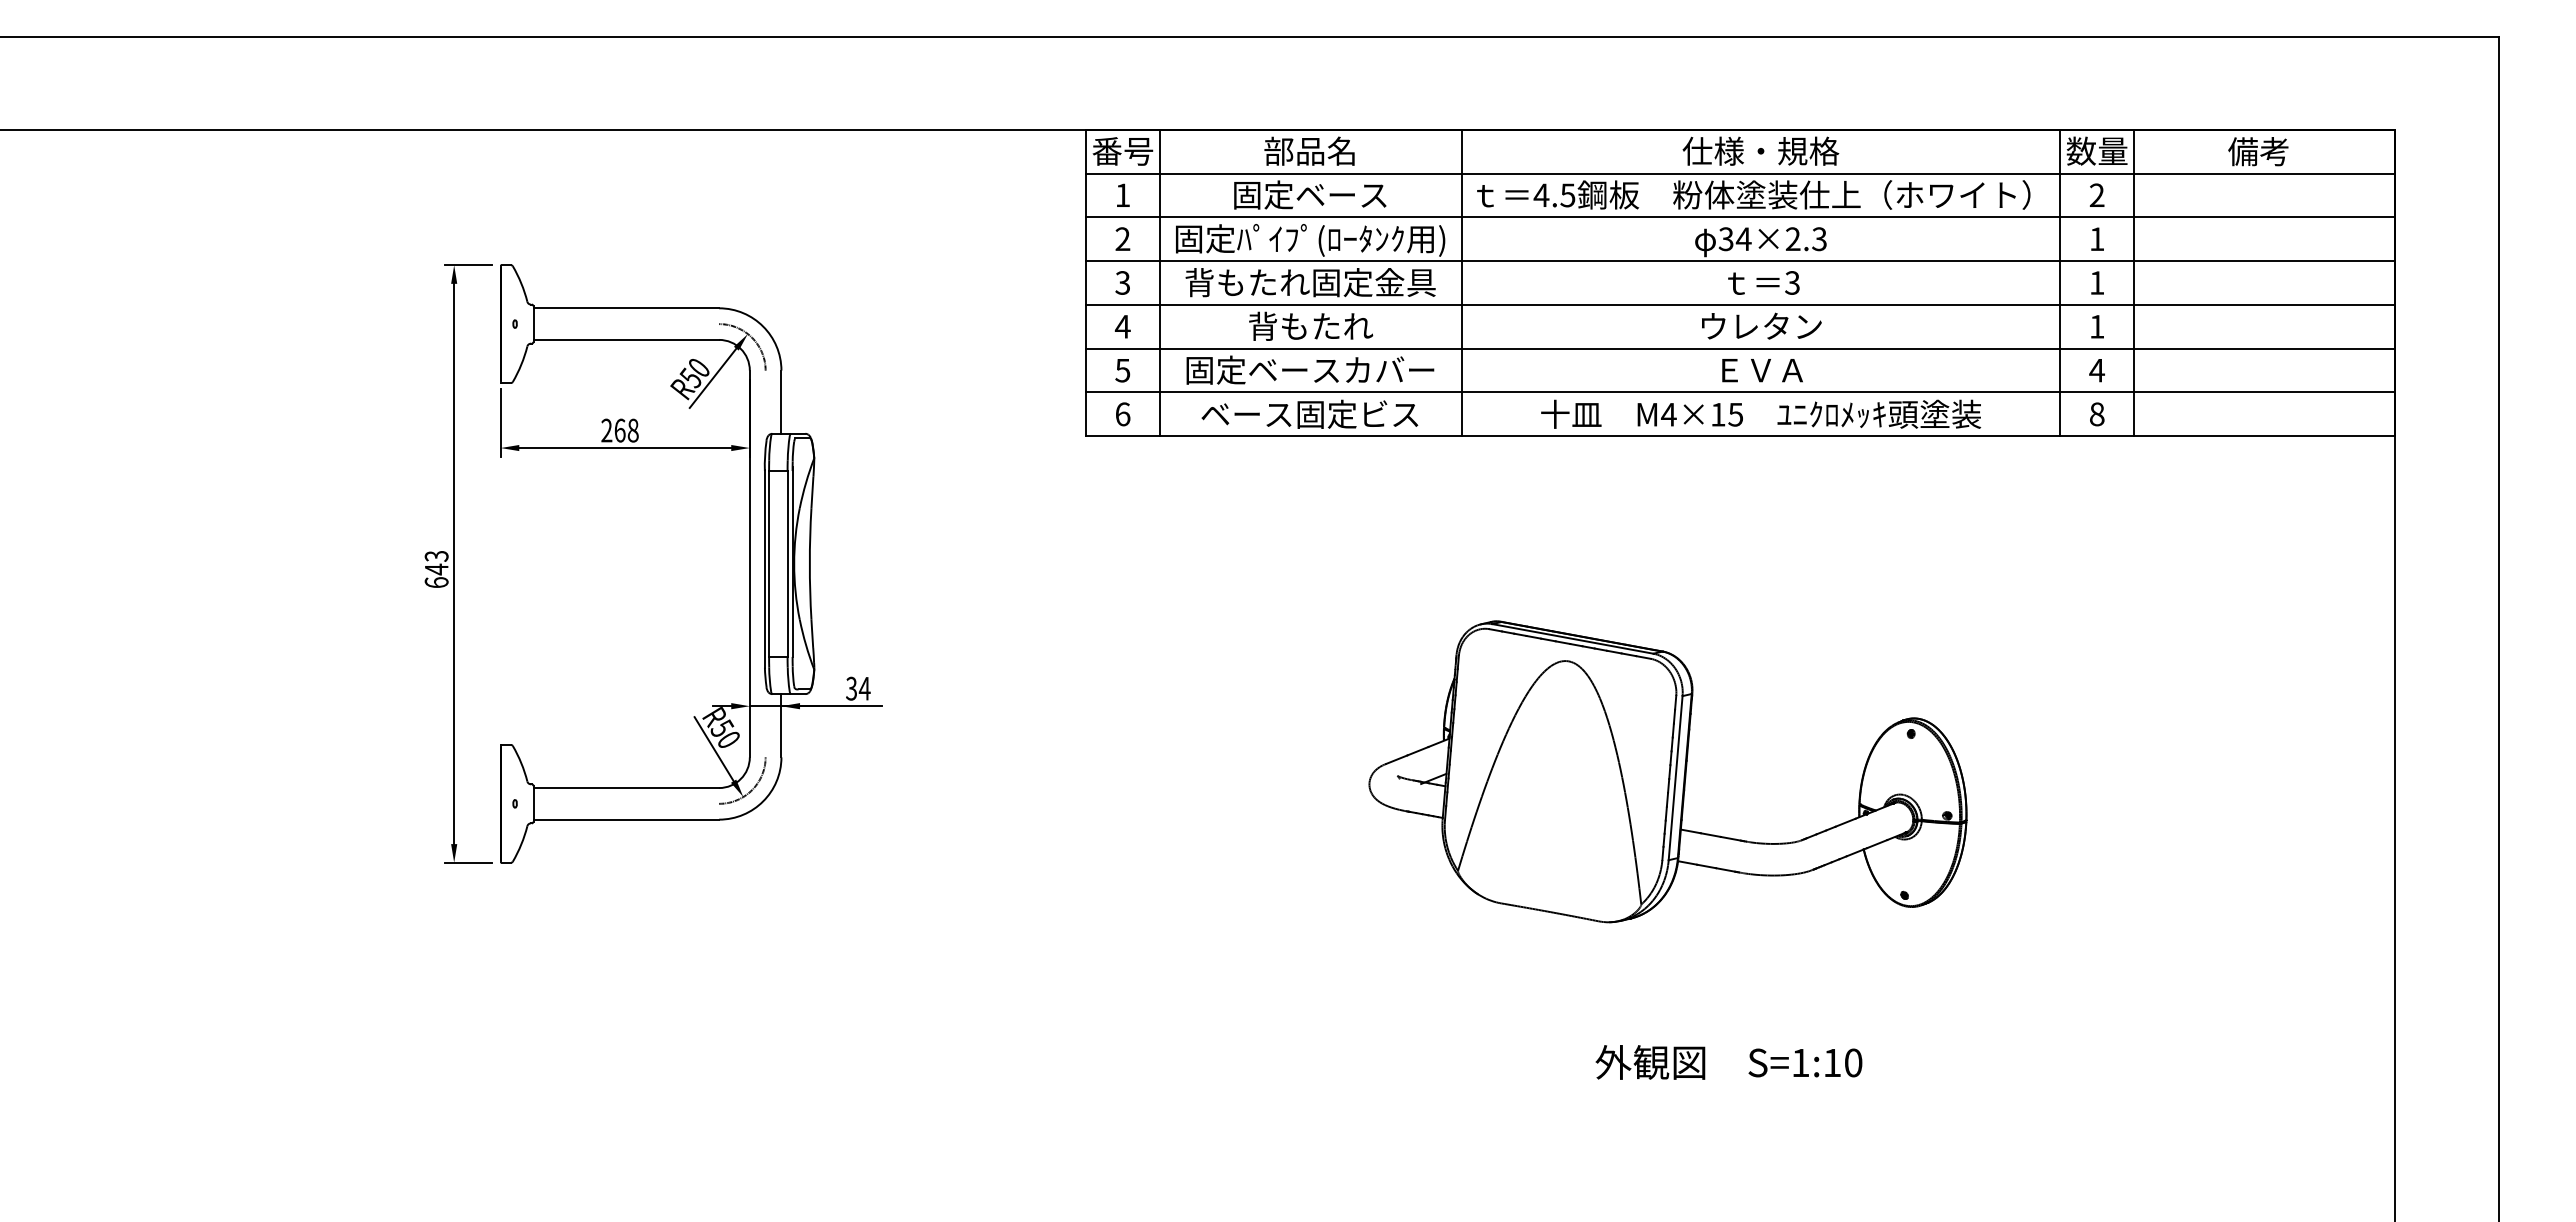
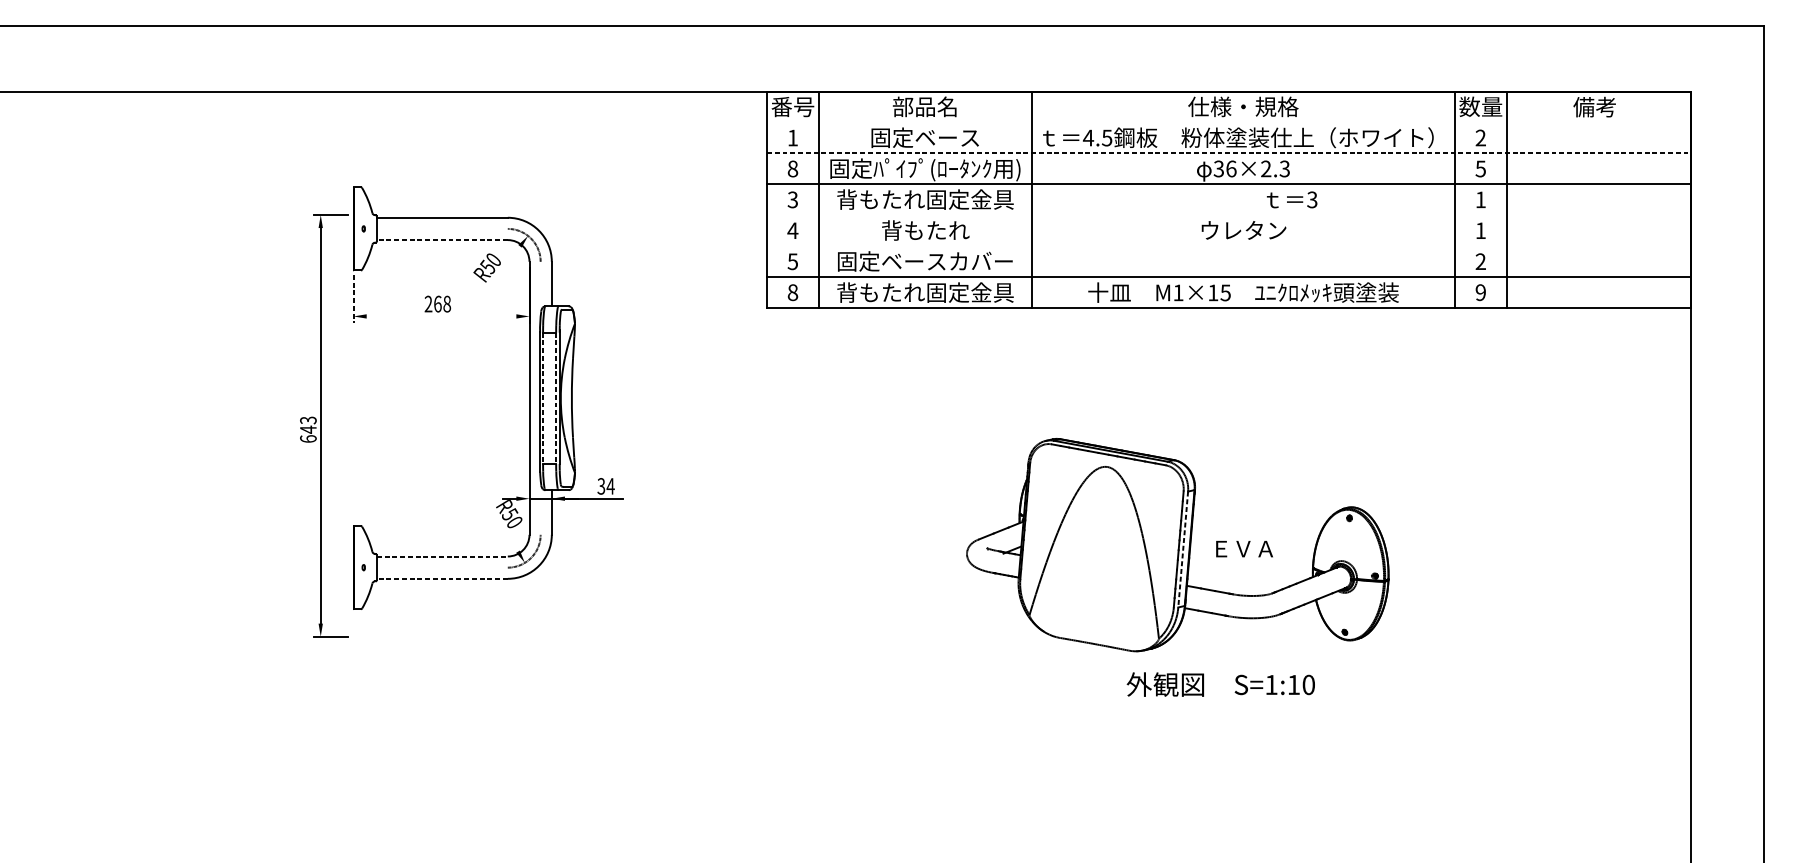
line: (1740, 173) -> (1229, 122), removed
line: (1740, 217) -> (1229, 153), solid -> dashed
text: (1122, 239) -> (792, 169), 2 -> 8
text: (1743, 239) -> (1231, 169), 34×2.3 -> 36×2.3
text: (2096, 239) -> (1480, 169), 1 -> 5
text: (1763, 282) -> (1291, 199), moved
line: (1740, 304) -> (1229, 215), removed
line: (626, 339) -> (442, 239), solid -> dashed
line: (1740, 348) -> (1229, 246), removed
text: (1762, 370) -> (1244, 549), moved
text: (2097, 370) -> (1481, 261), 4 -> 2
line: (712, 377) -> (503, 266), removed
text: (1310, 413) -> (925, 292), ベース固定ビス -> 背もたれ固定金具
text: (1122, 414) -> (792, 292), 6 -> 8
text: (1668, 414) -> (1178, 292), M4×15 -> M1×15
text: (2096, 414) -> (1480, 292), 8 -> 9
line: (500, 423) -> (353, 299), solid -> dashed
line: (625, 448) -> (441, 316), removed
part: (458, 563) -> (323, 425), moved
line: (769, 563) -> (543, 397), solid -> dashed
line: (787, 563) -> (556, 397), solid -> dashed
line: (713, 749) -> (503, 529), removed
line: (1675, 778) -> (1183, 549), solid -> dashed
line: (626, 788) -> (442, 556), solid -> dashed
line: (626, 819) -> (442, 578), solid -> dashed
text: (1728, 1062) -> (1220, 684), moved

